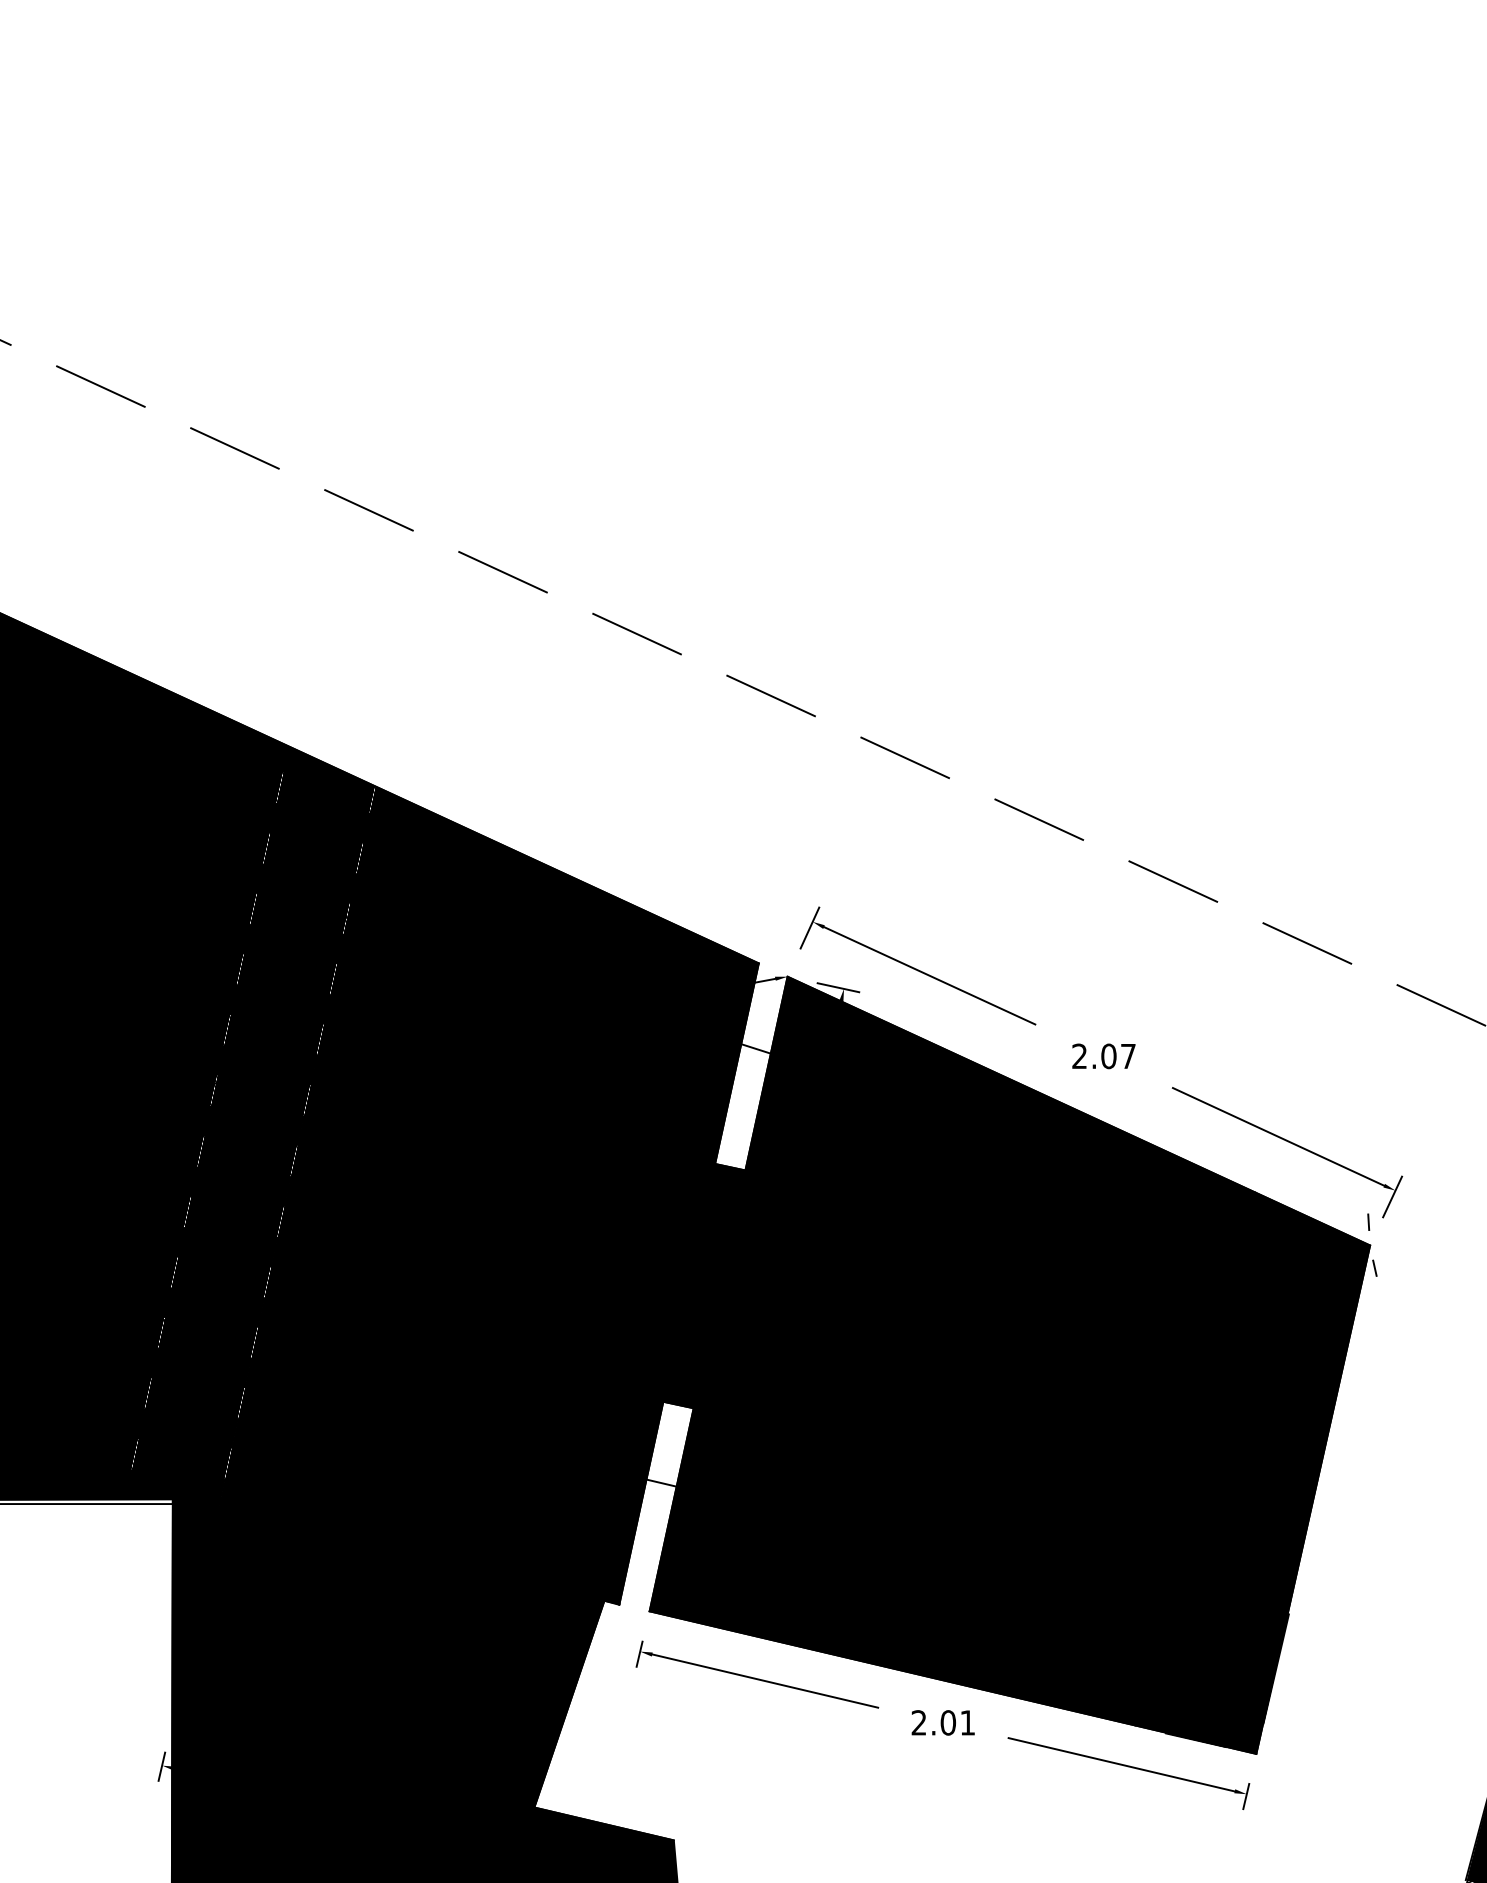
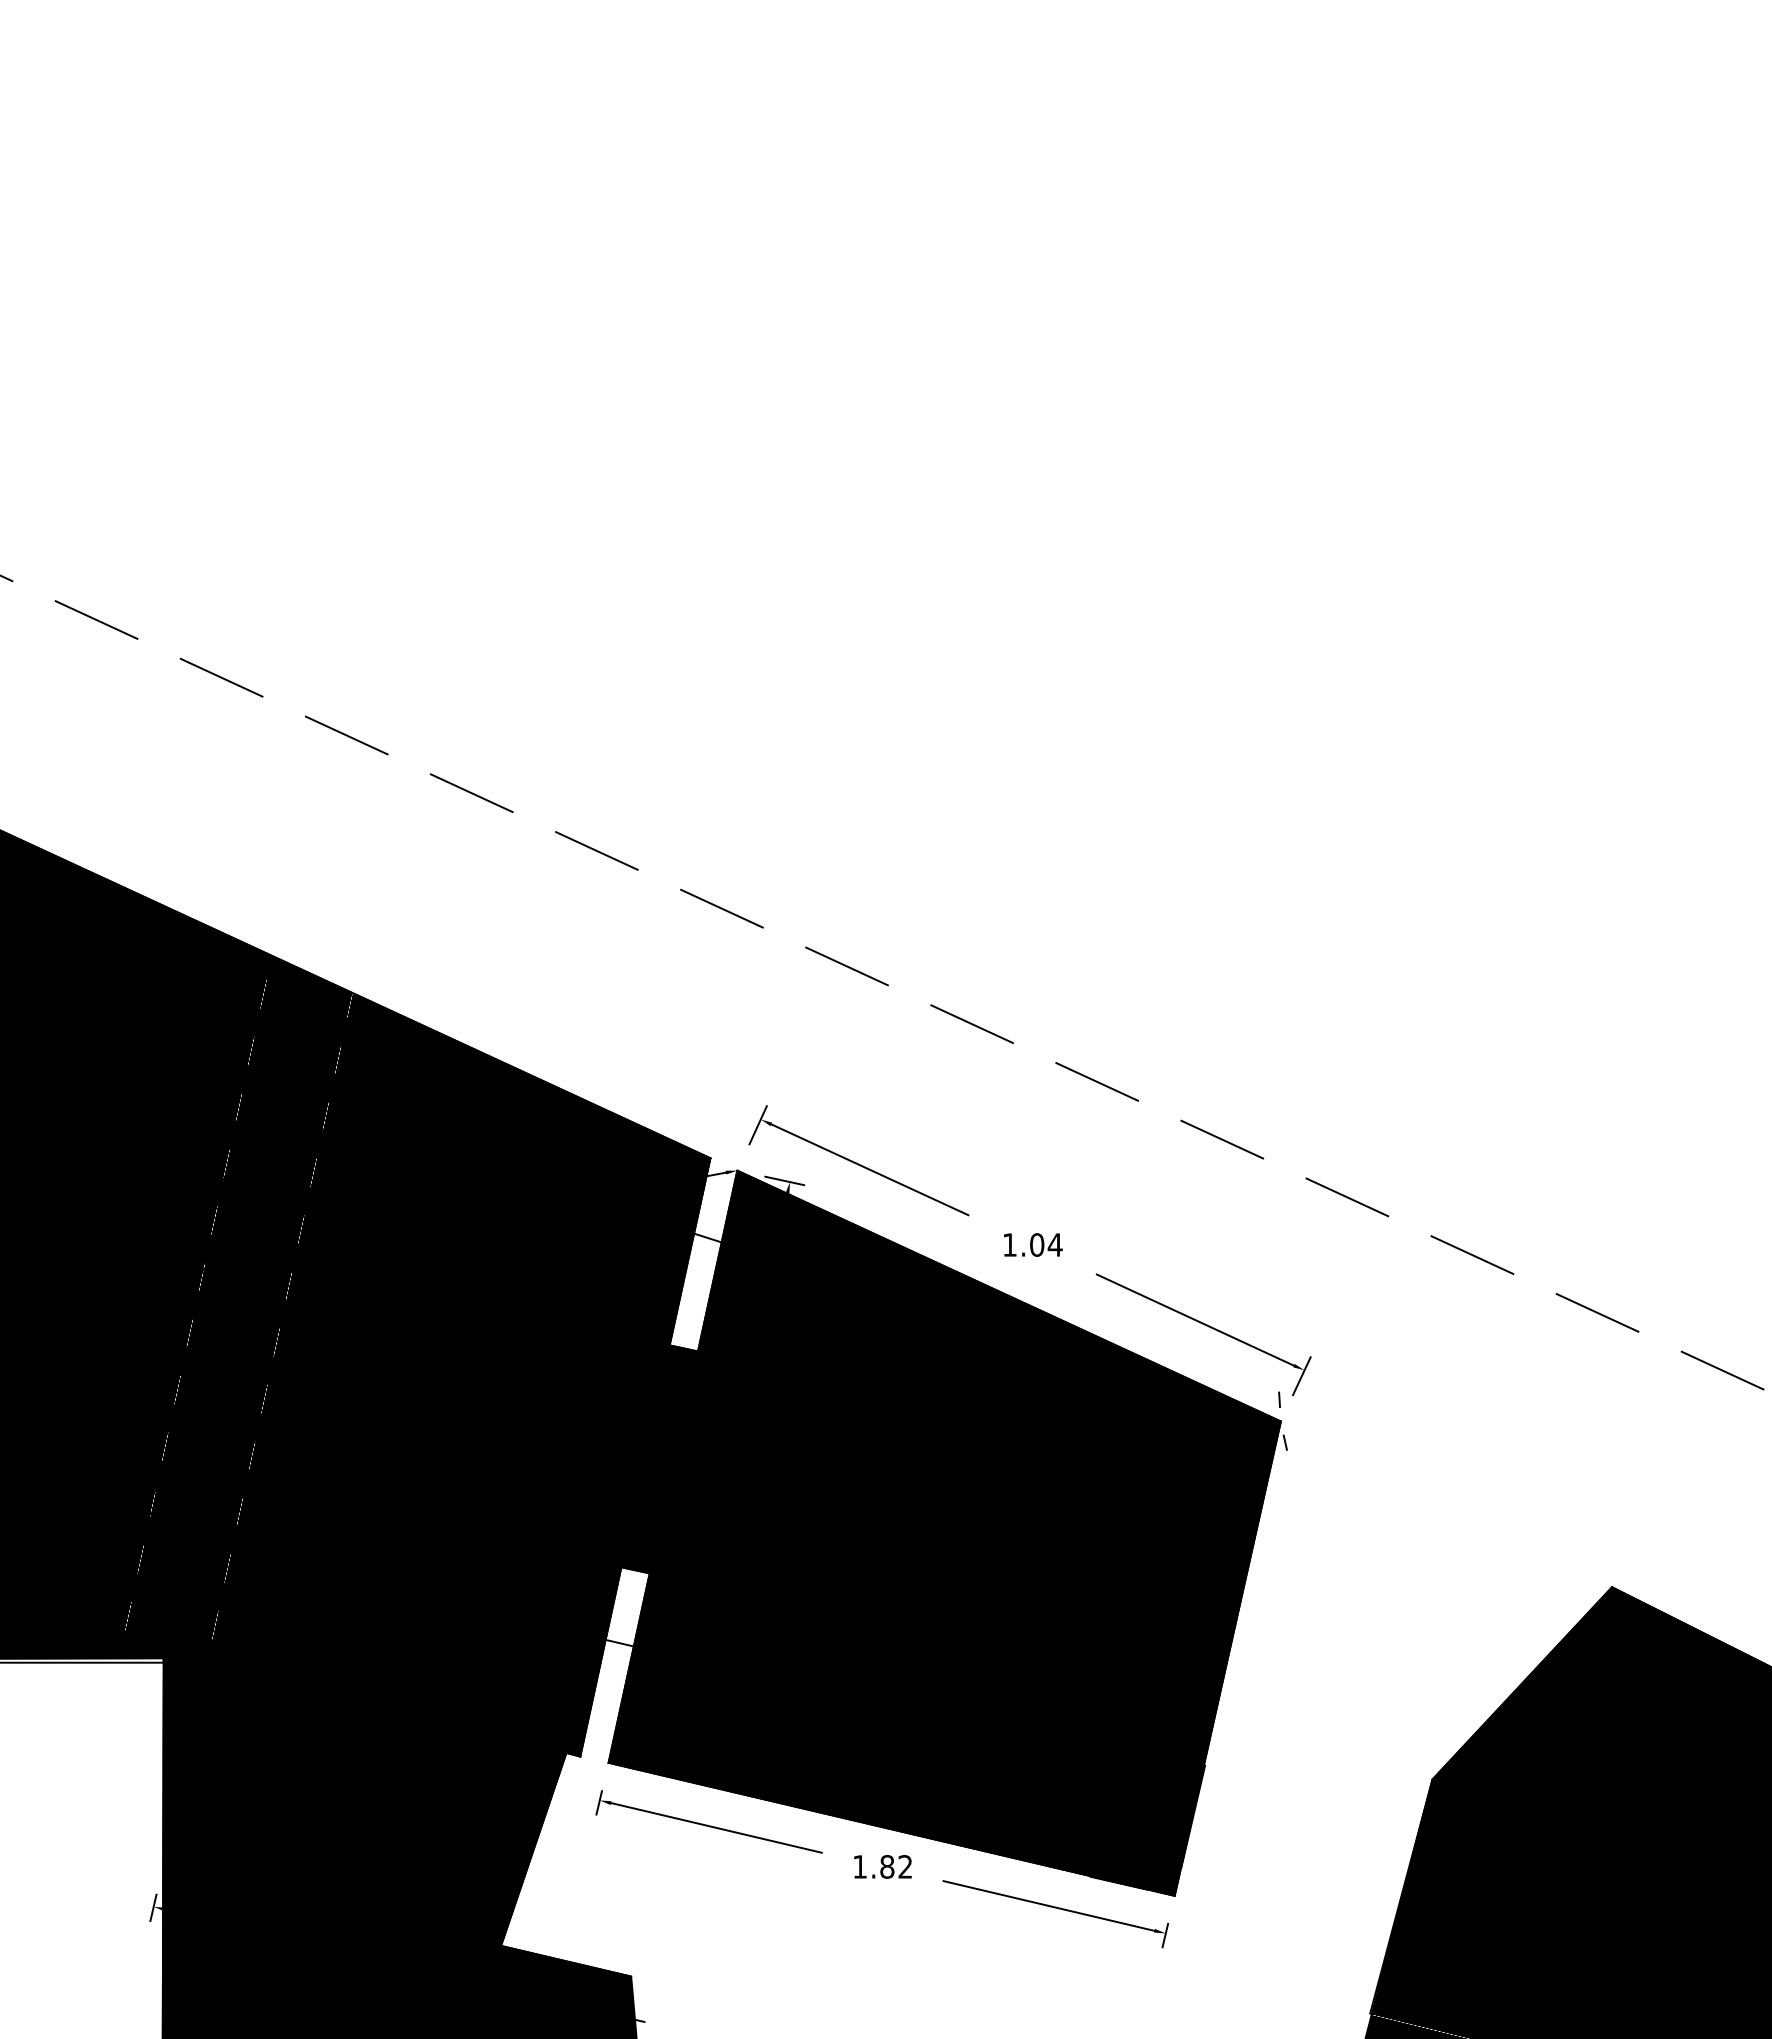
text: (1103, 1055) -> (1032, 1244), 2.07 -> 1.04
text: (943, 1722) -> (882, 1866), 2.01 -> 1.82

